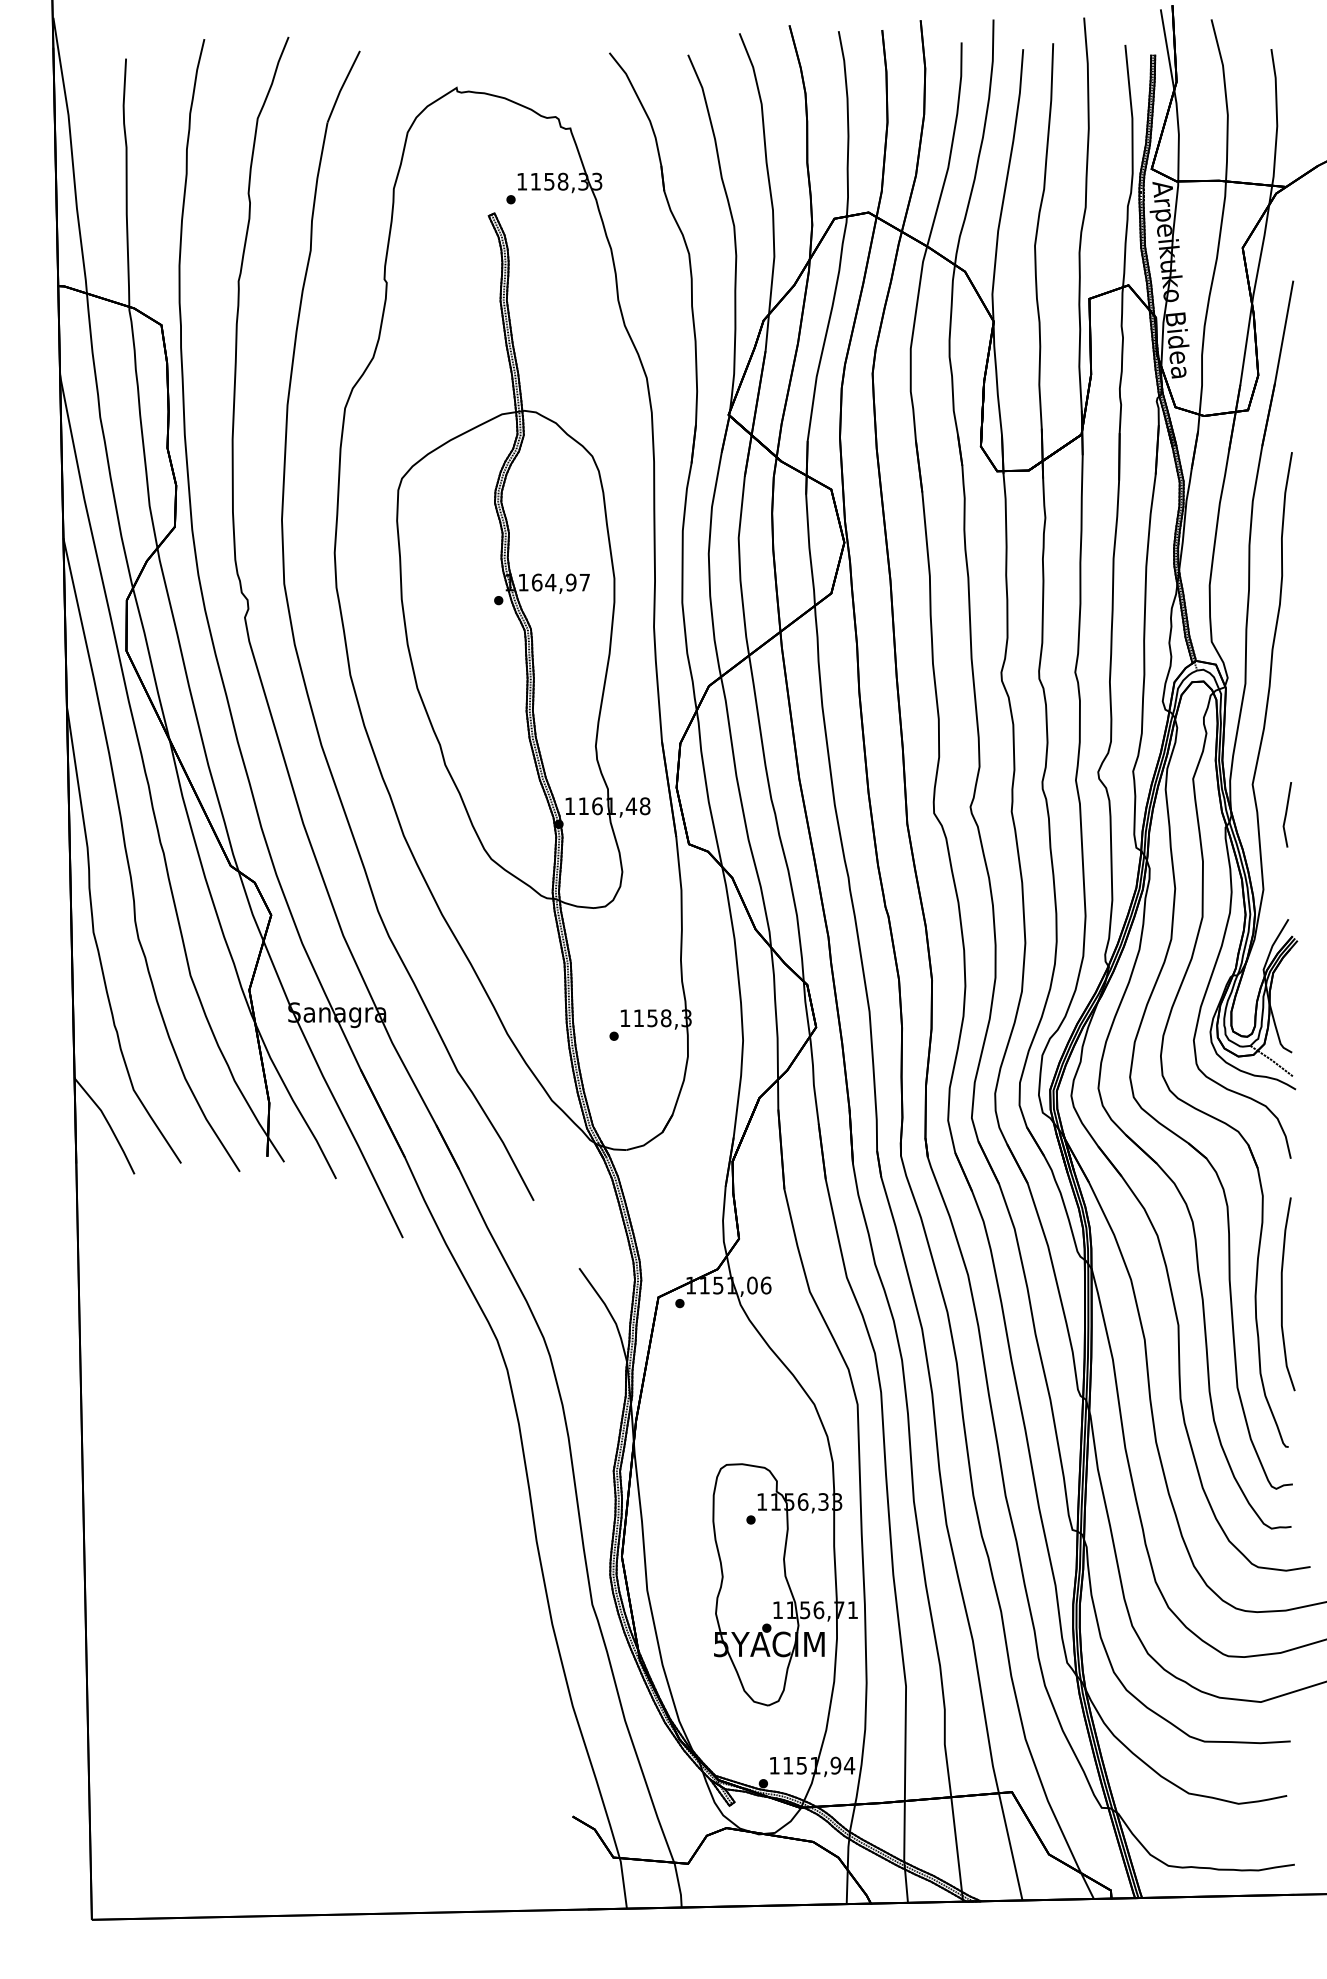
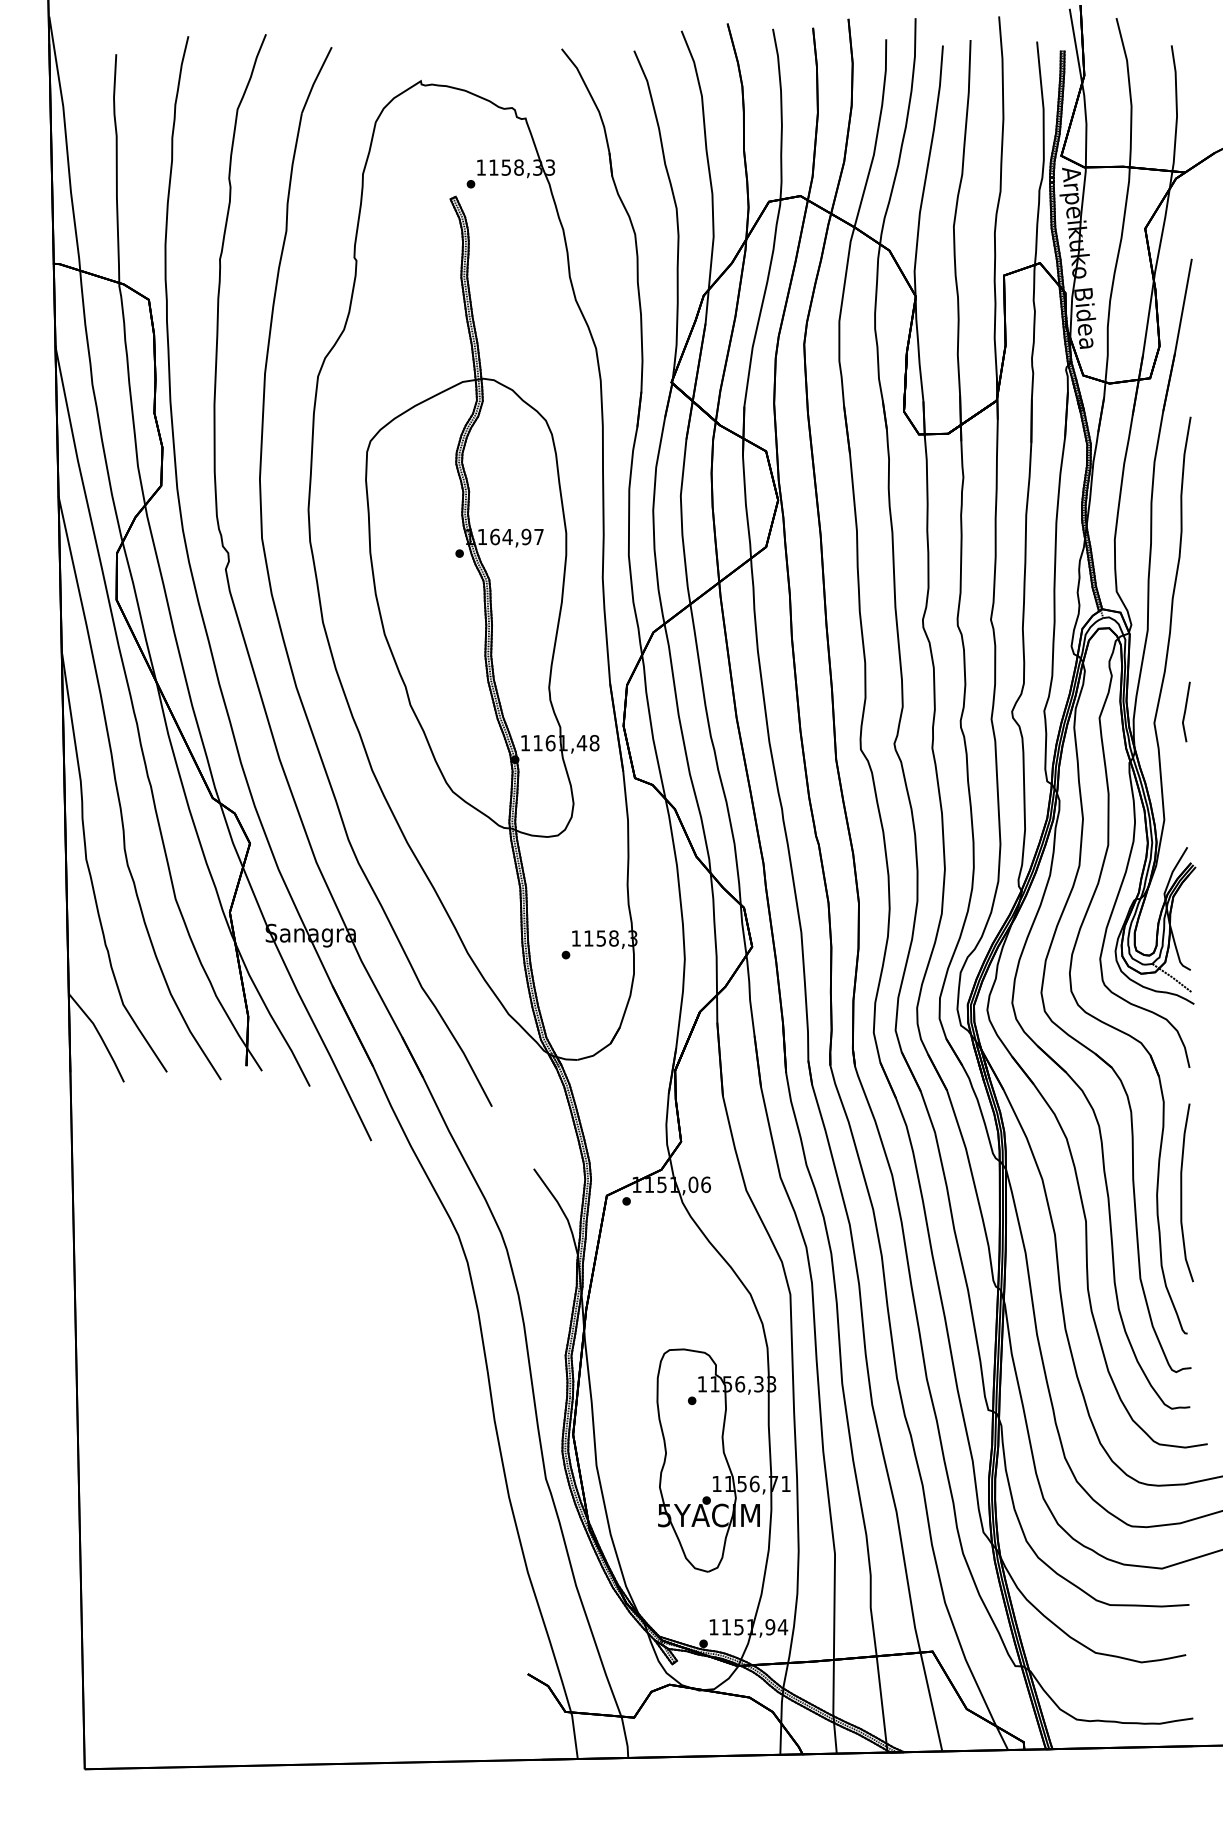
line: (1287, 813) -> (1186, 710), moved

